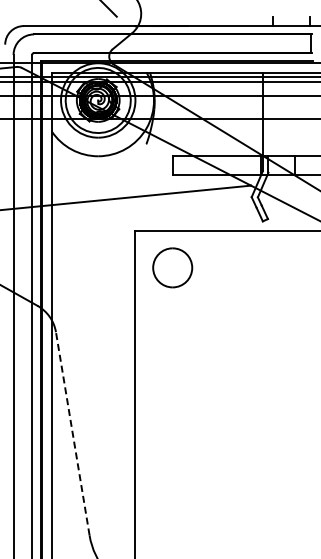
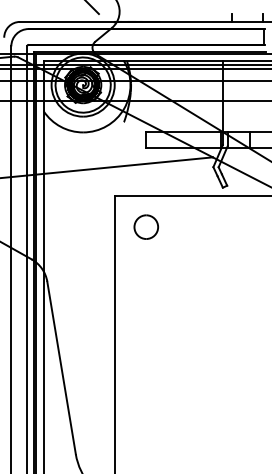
part: (172, 267) -> (146, 226), size x0.71
line: (72, 433) -> (61, 367), dashed -> solid

